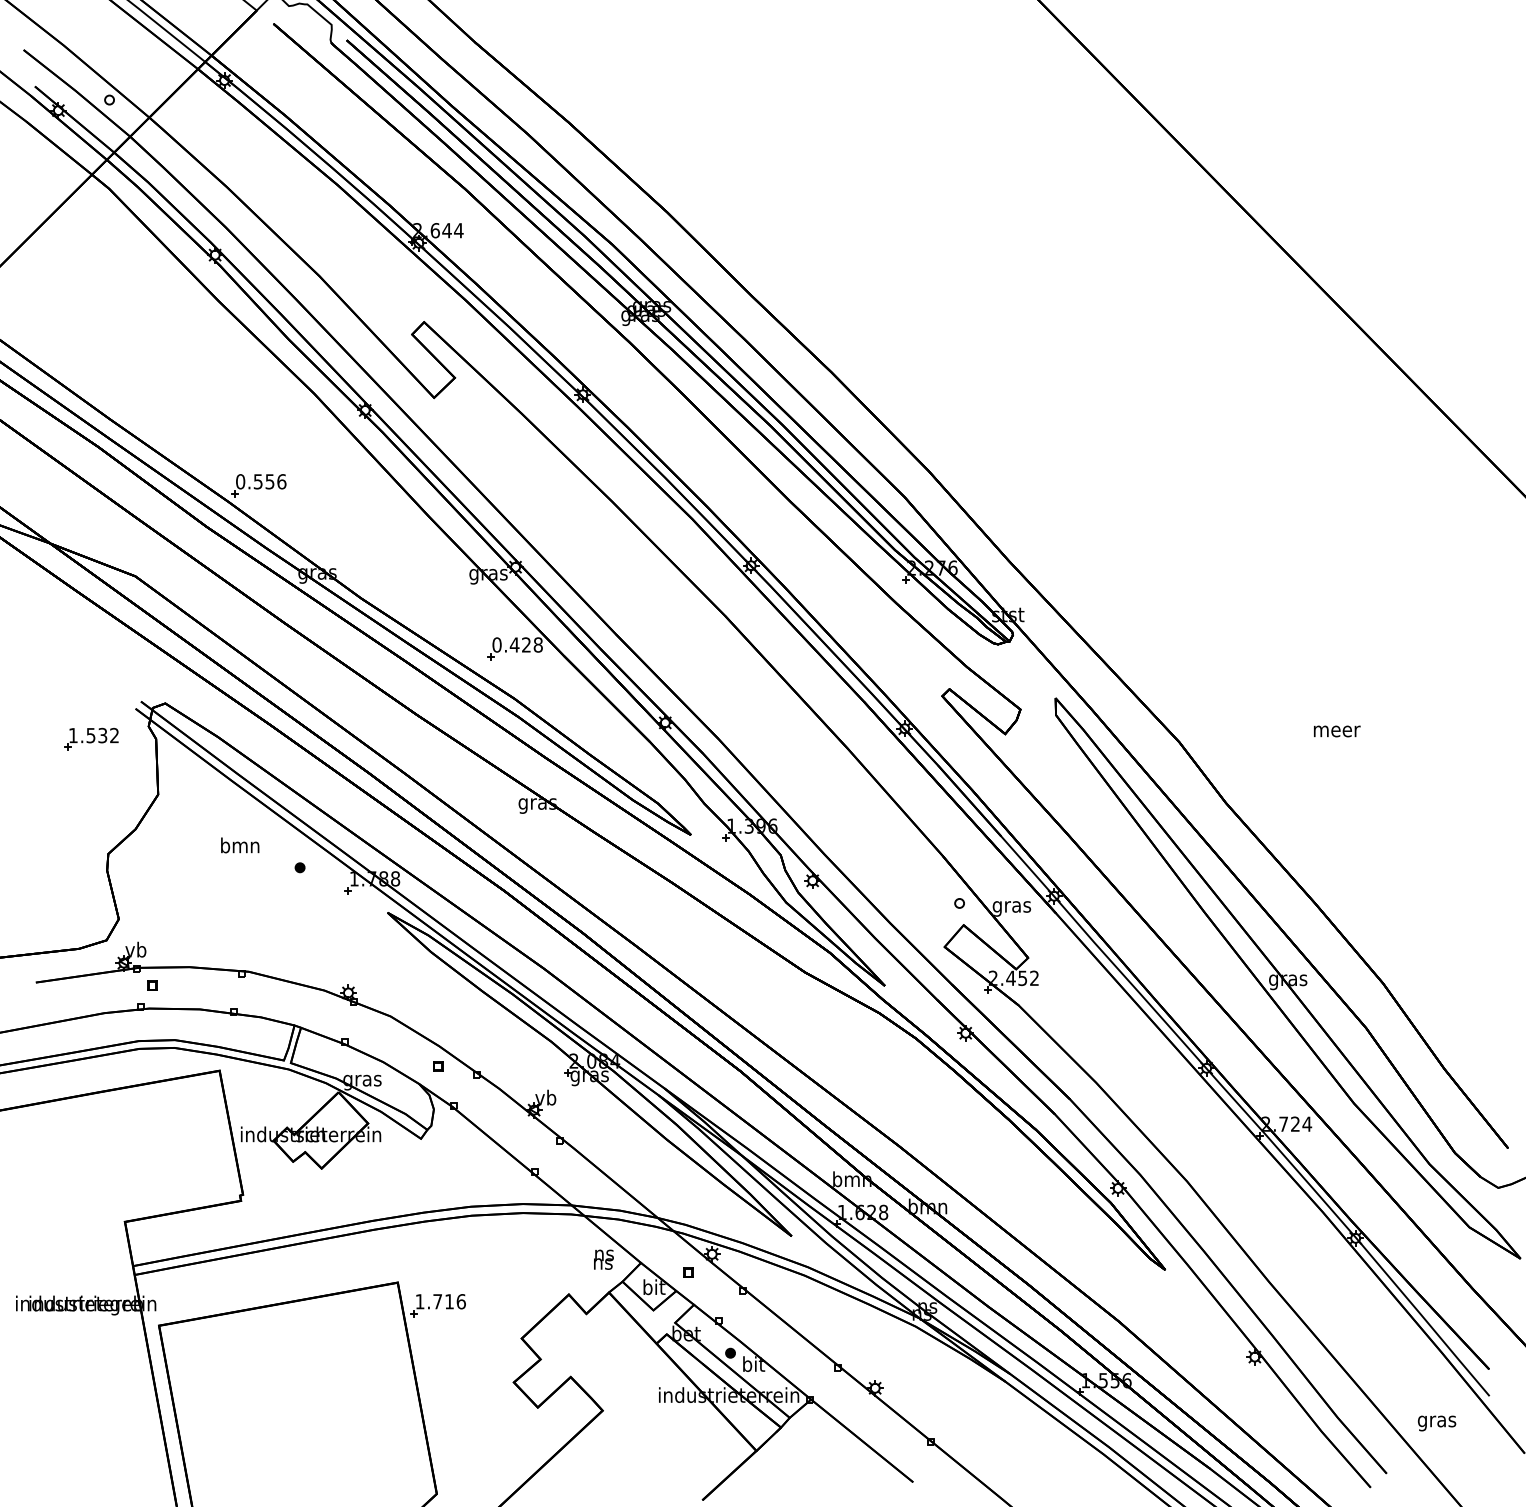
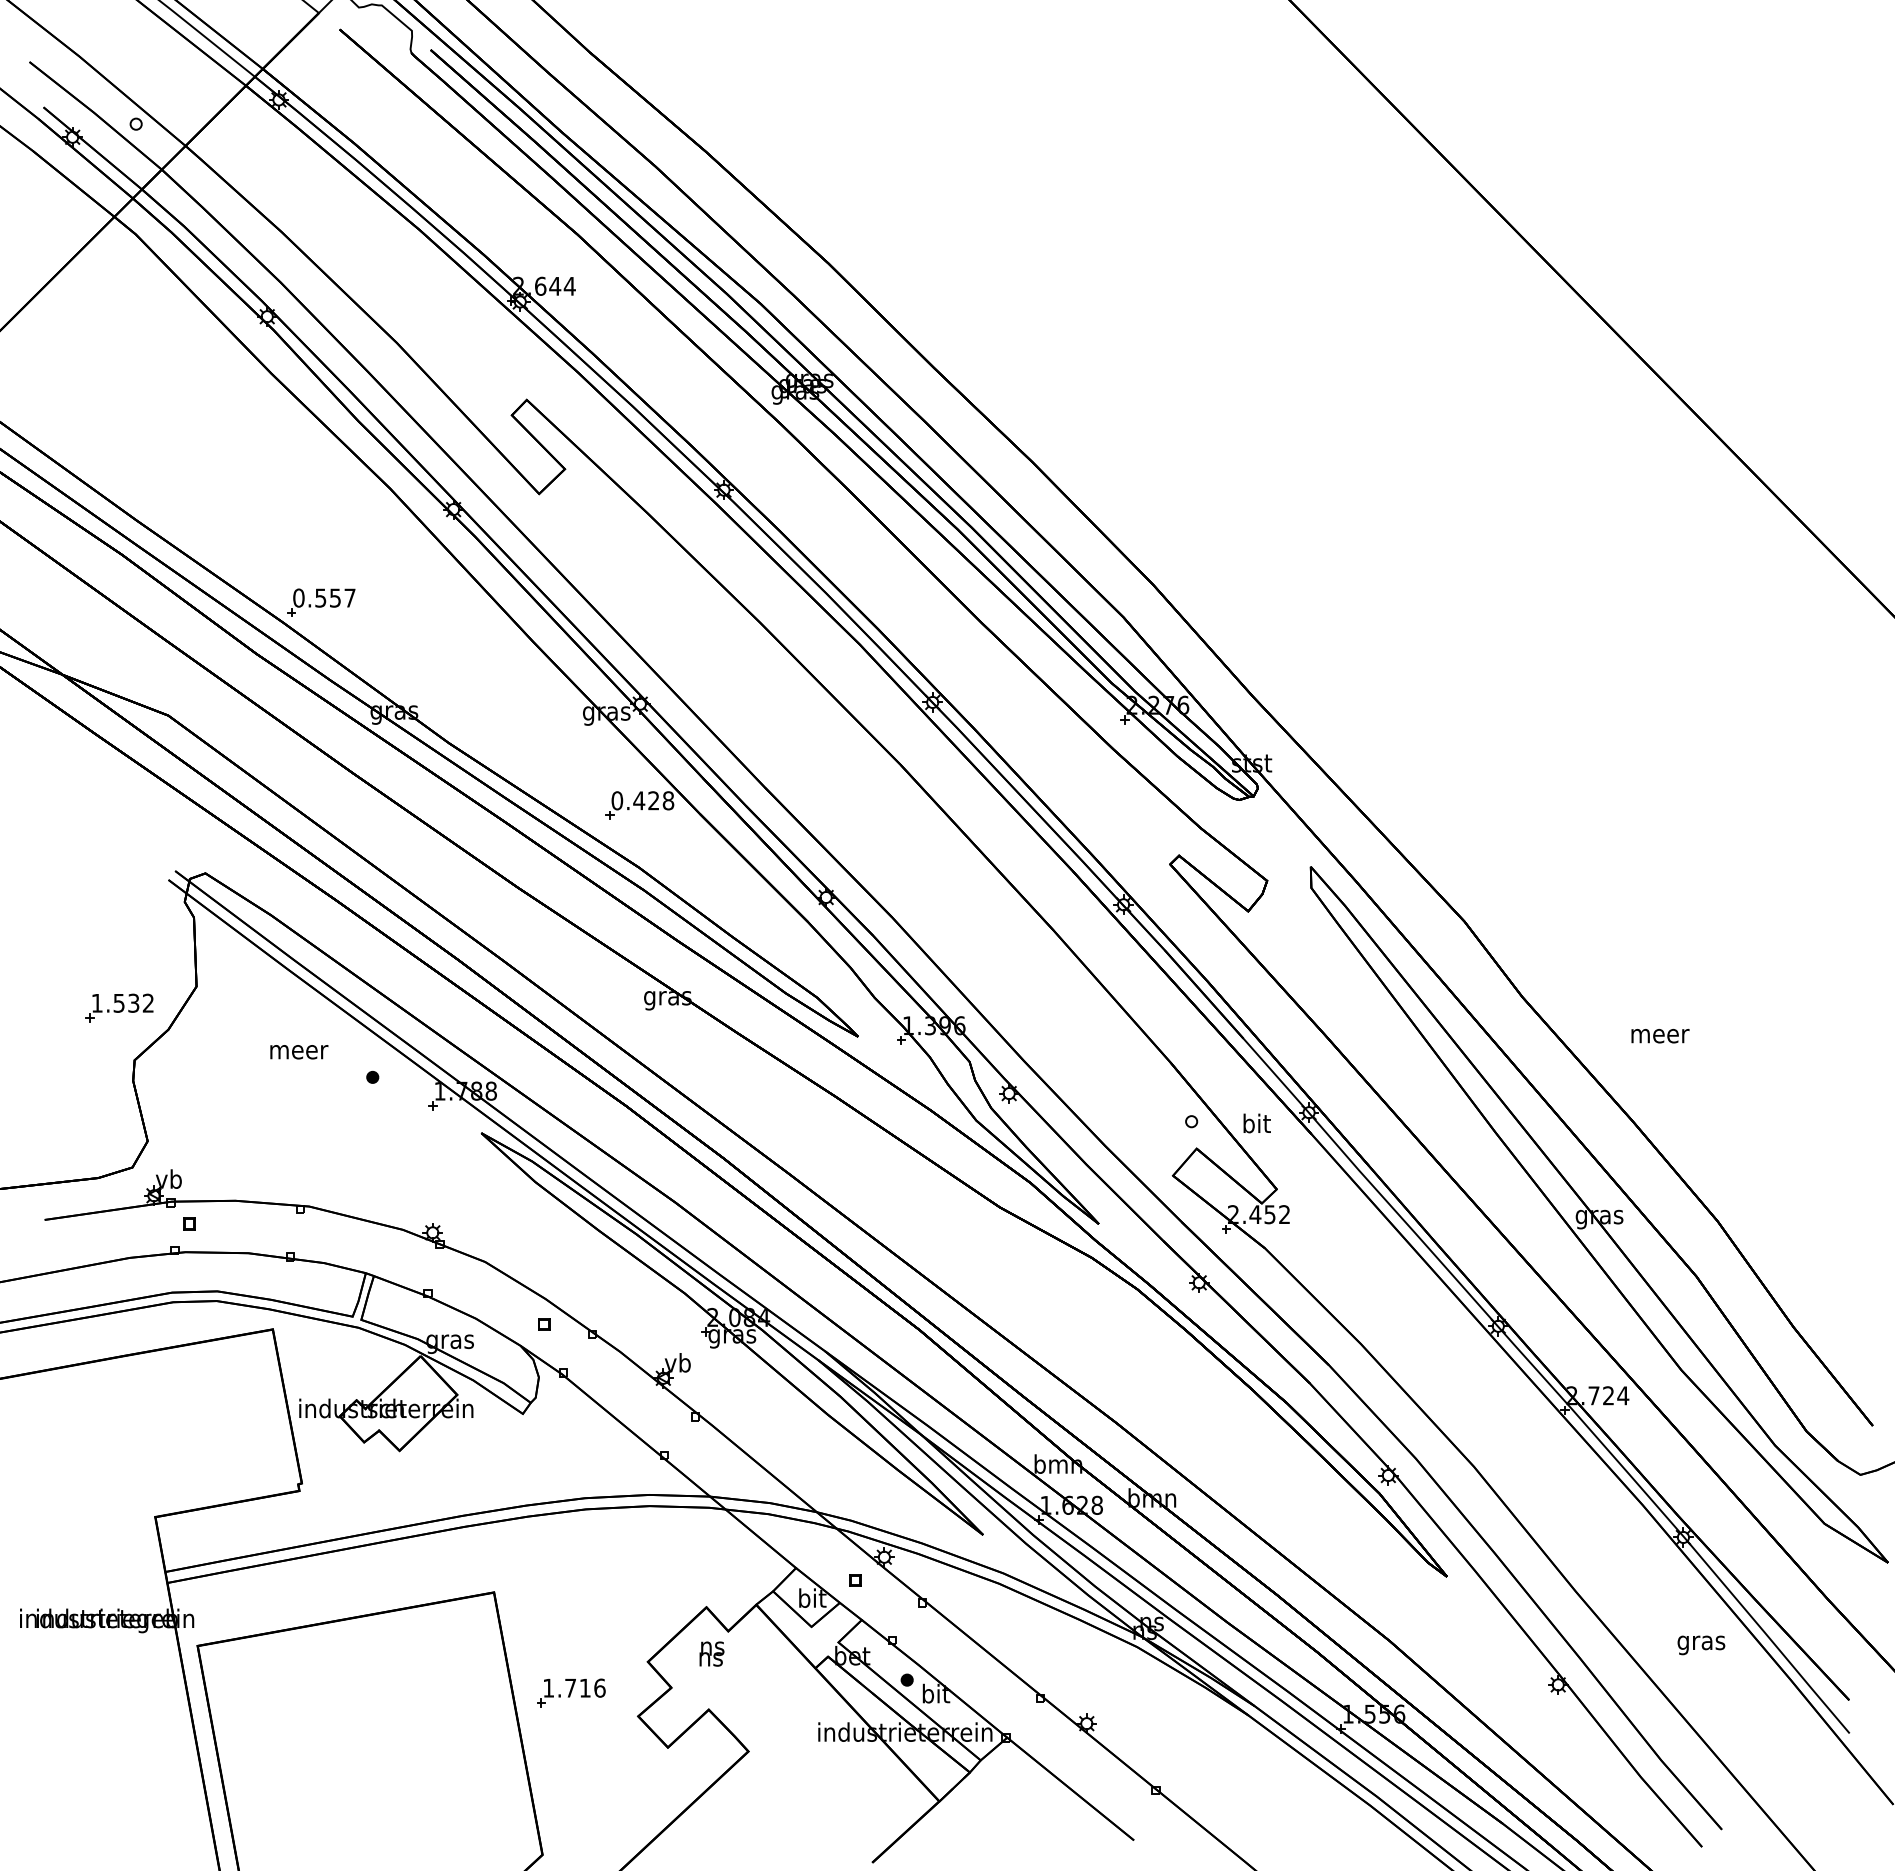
text: (281, 481) -> (349, 597), 0.556 -> 0.557
text: (1337, 731) -> (1660, 1036), moved
part: (91, 739) -> (119, 1007), moved
text: (241, 845) -> (299, 1049), bmn -> meer
text: (1011, 906) -> (1256, 1125), gras -> bit
text: (603, 1259) -> (711, 1653), moved
part: (438, 1305) -> (571, 1692), moved
text: (1437, 1423) -> (1701, 1645), moved

